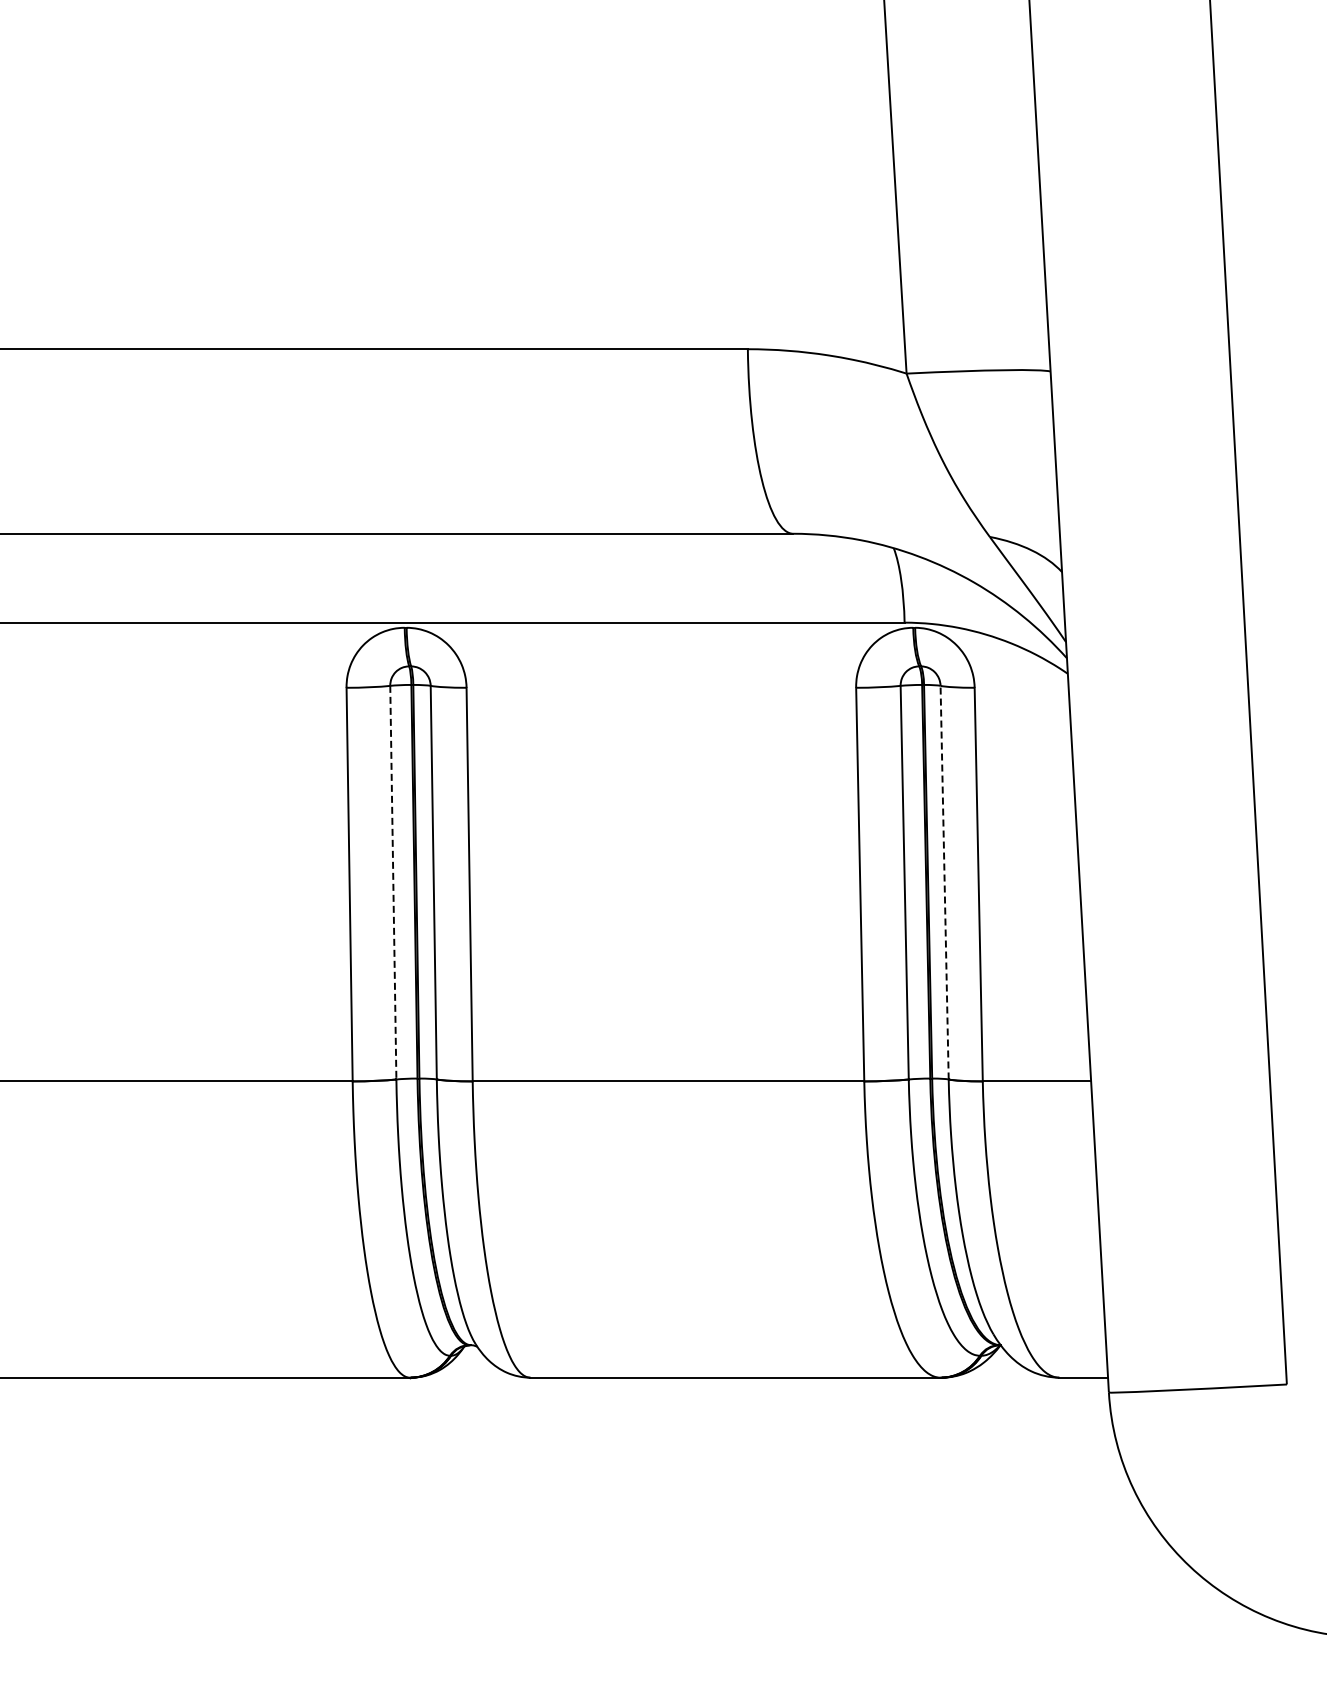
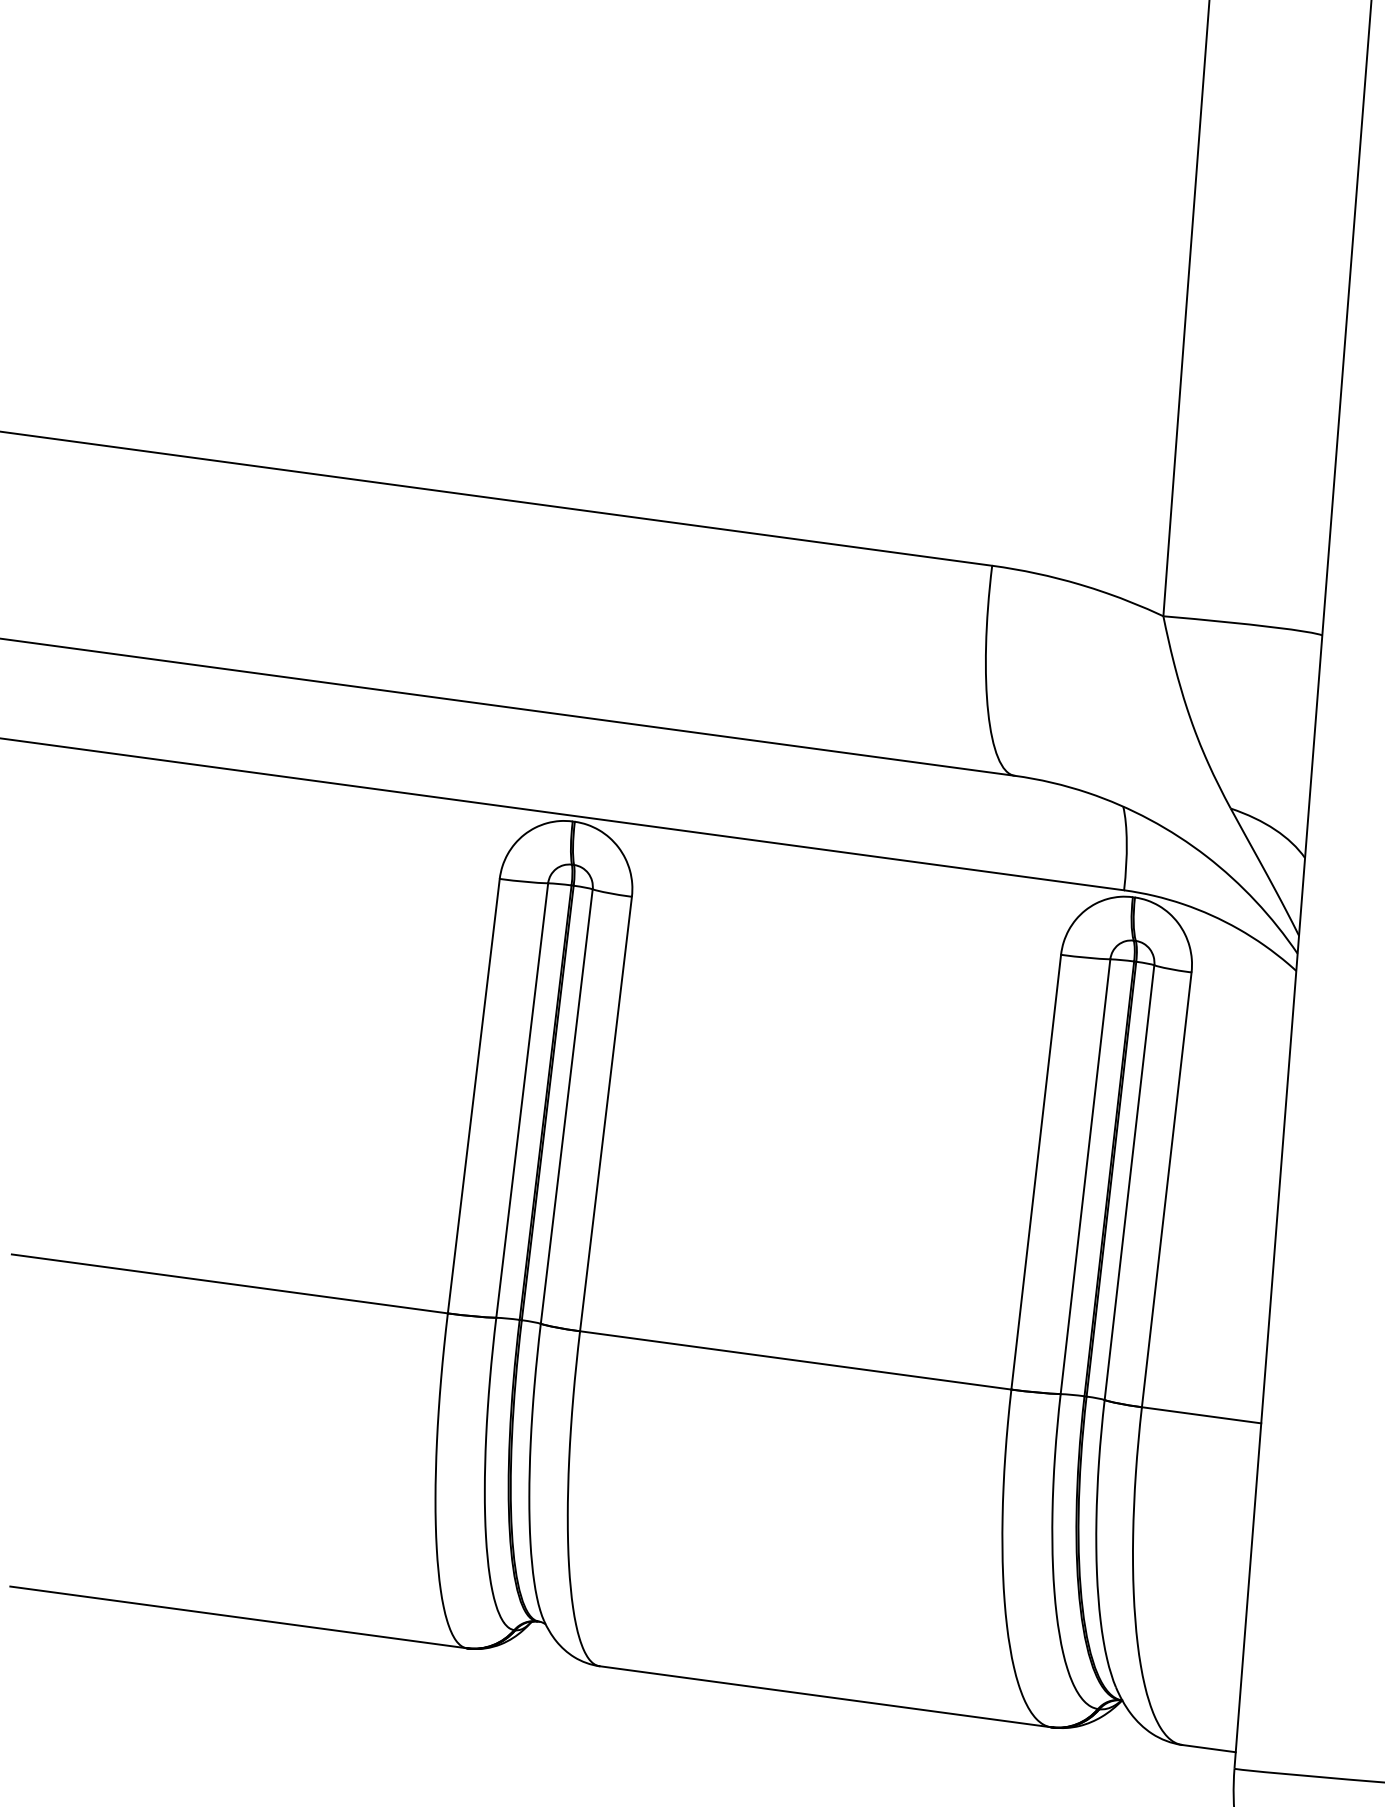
line: (393, 882) -> (522, 1100), dashed -> solid
line: (944, 882) -> (1129, 1182), dashed -> solid

